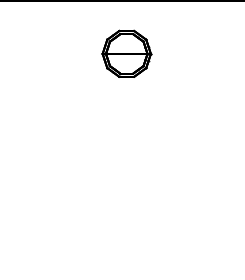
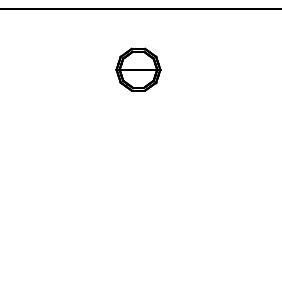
part: (126, 53) -> (138, 69), moved

